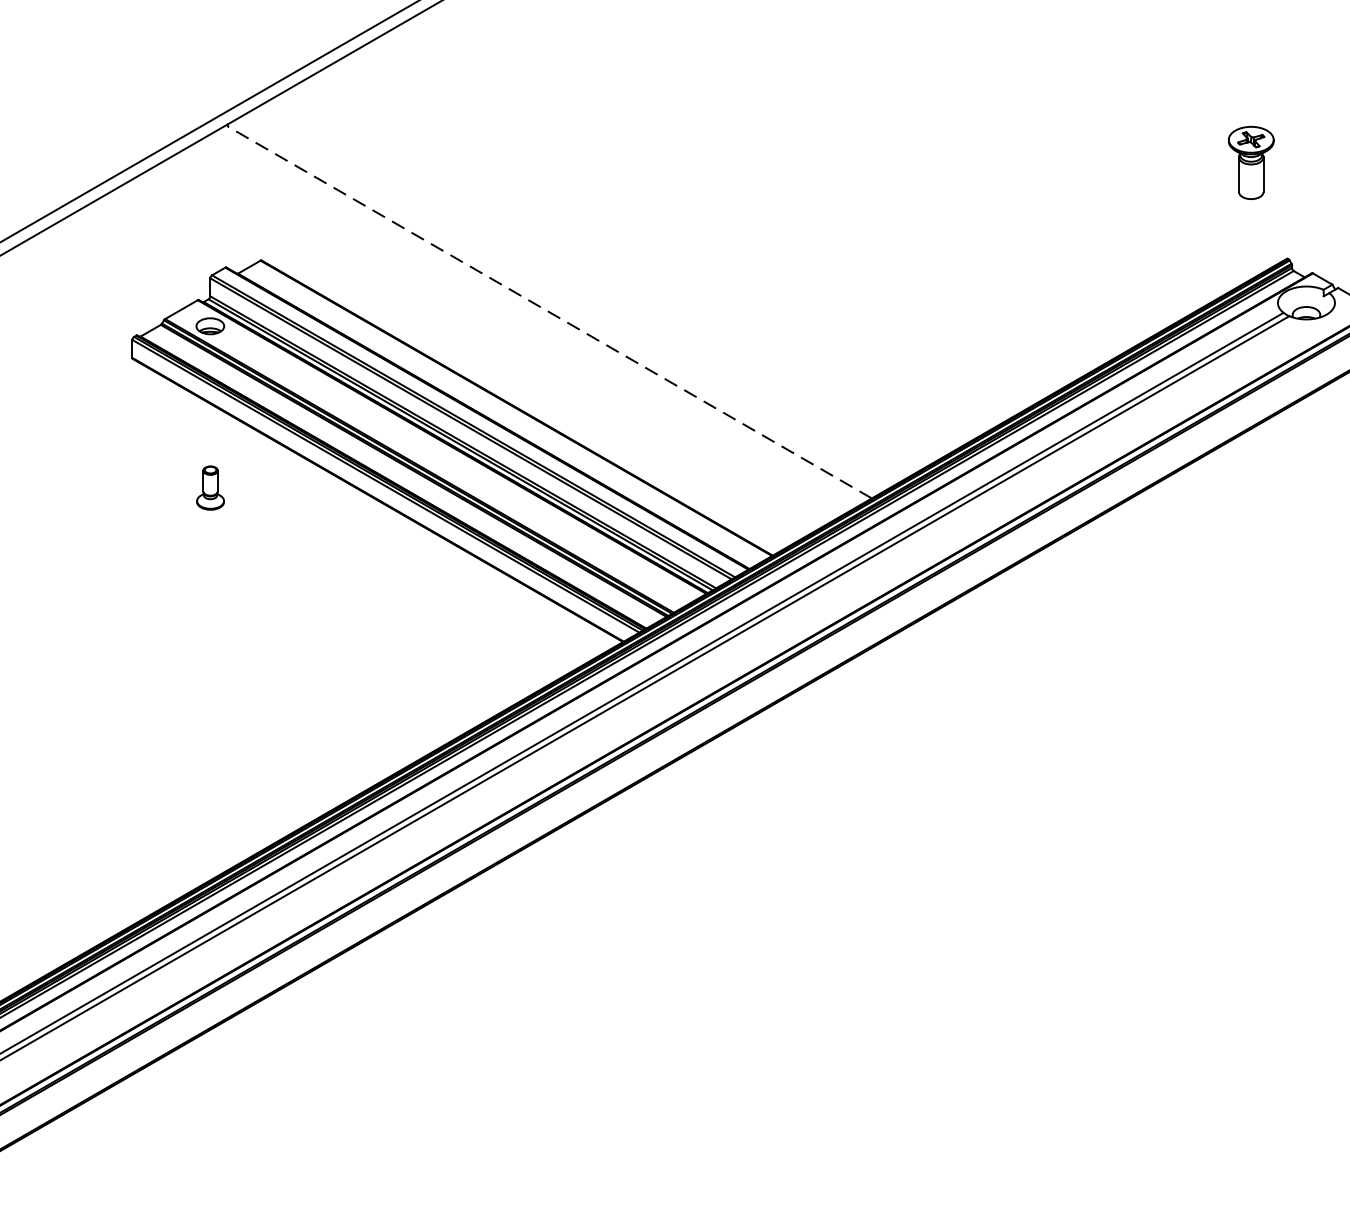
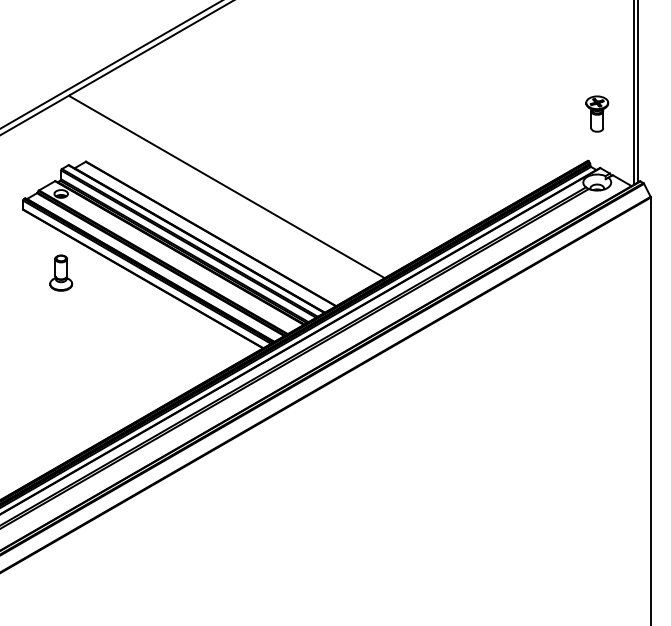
part: (1251, 161) -> (597, 113), moved
line: (550, 313) -> (227, 187), dashed -> solid
part: (210, 486) -> (61, 272), size x1.67

